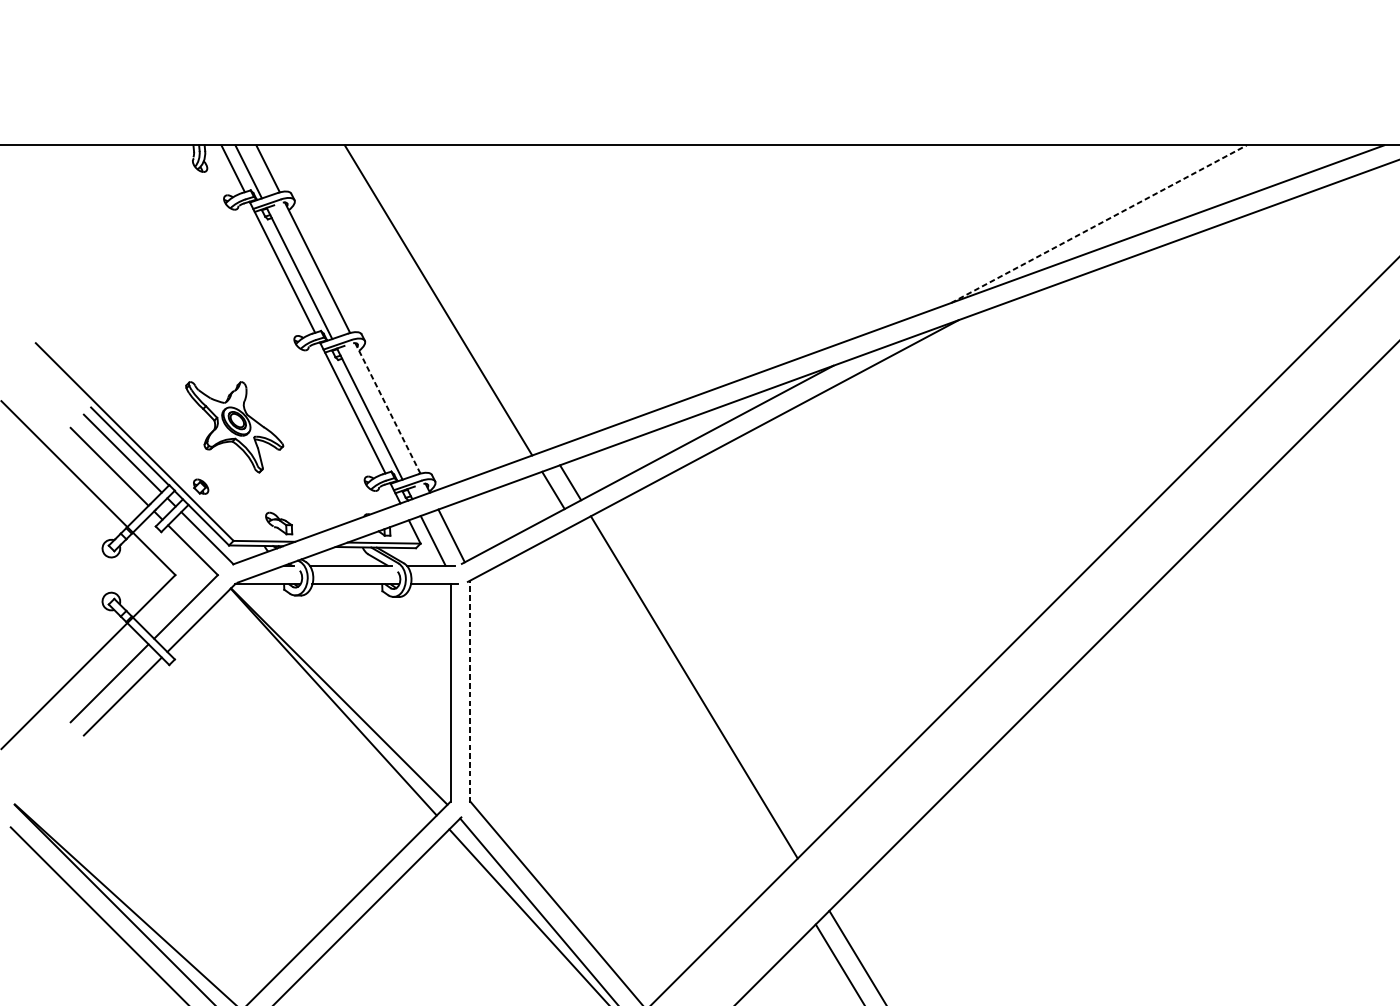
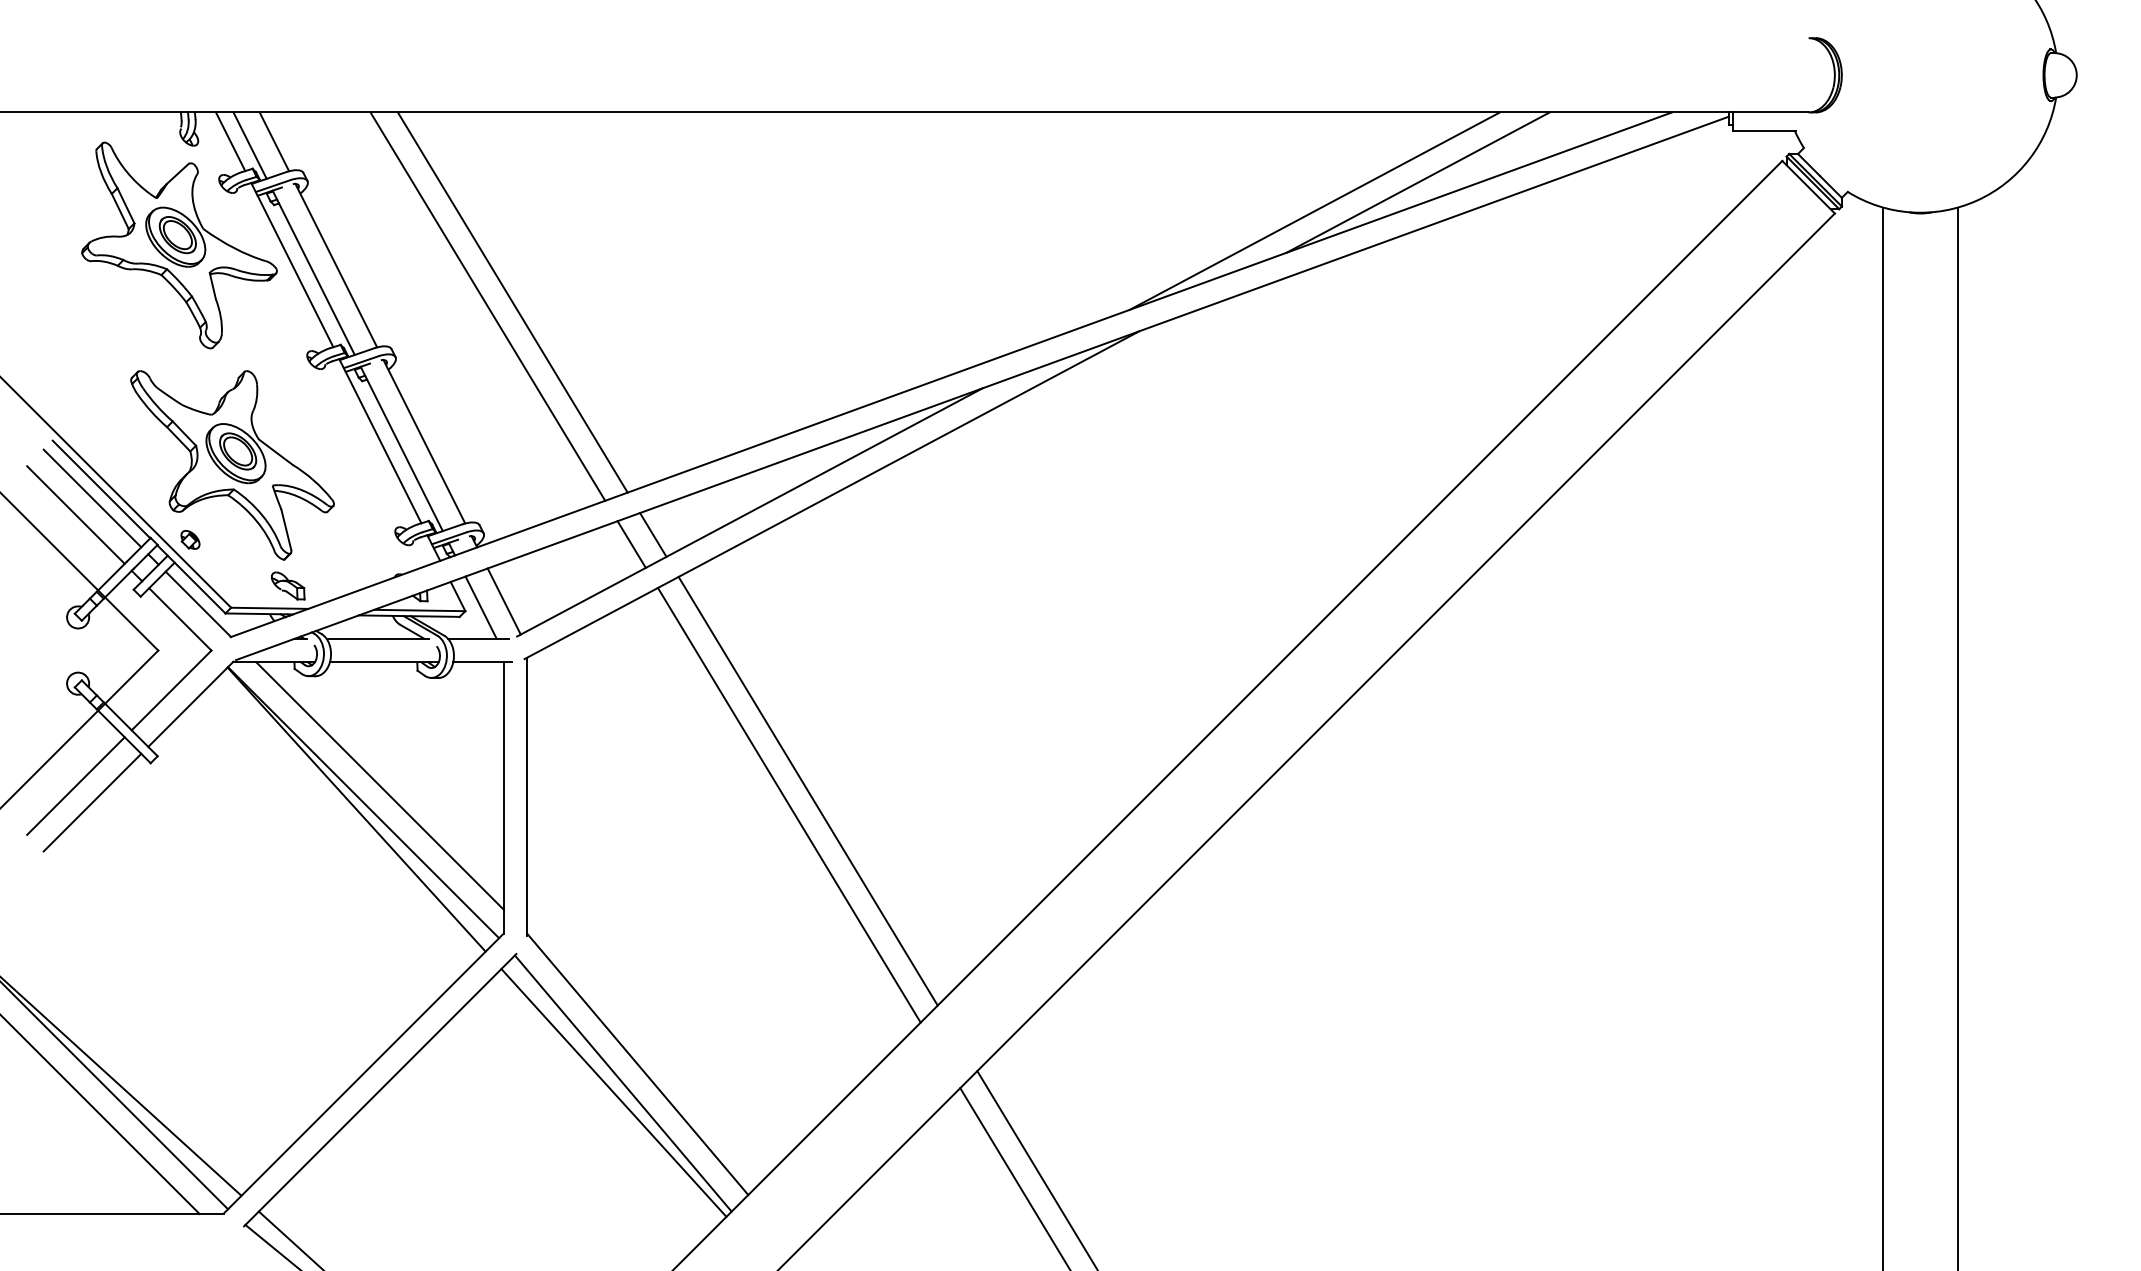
line: (1180, 201) -> (1417, 182), added
line: (1098, 224) -> (1314, 211), dashed -> solid
part: (192, 251) -> (179, 245), added
line: (458, 297) -> (512, 302), added
line: (387, 408) -> (424, 441), dashed -> solid
part: (234, 427) -> (232, 465), size x1.67
line: (352, 682) -> (379, 785), added
line: (470, 691) -> (527, 796), dashed -> solid
line: (678, 698) -> (788, 804), added

